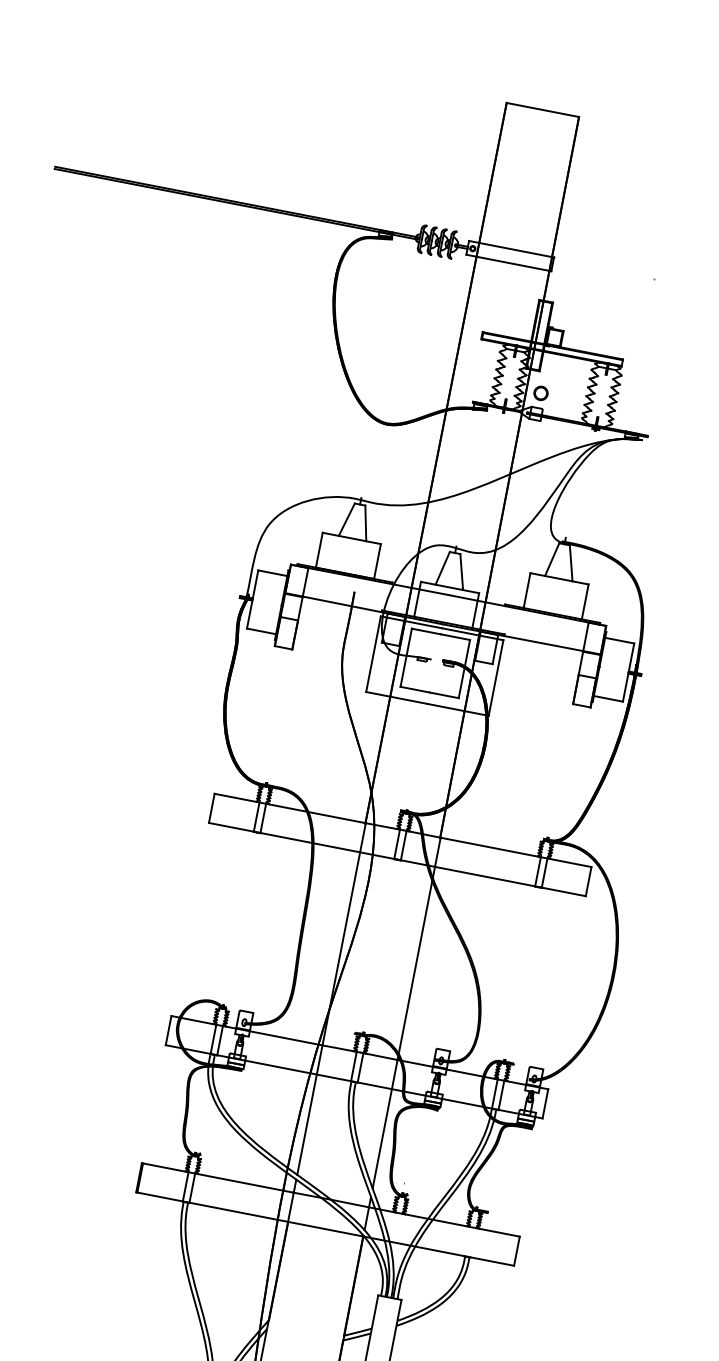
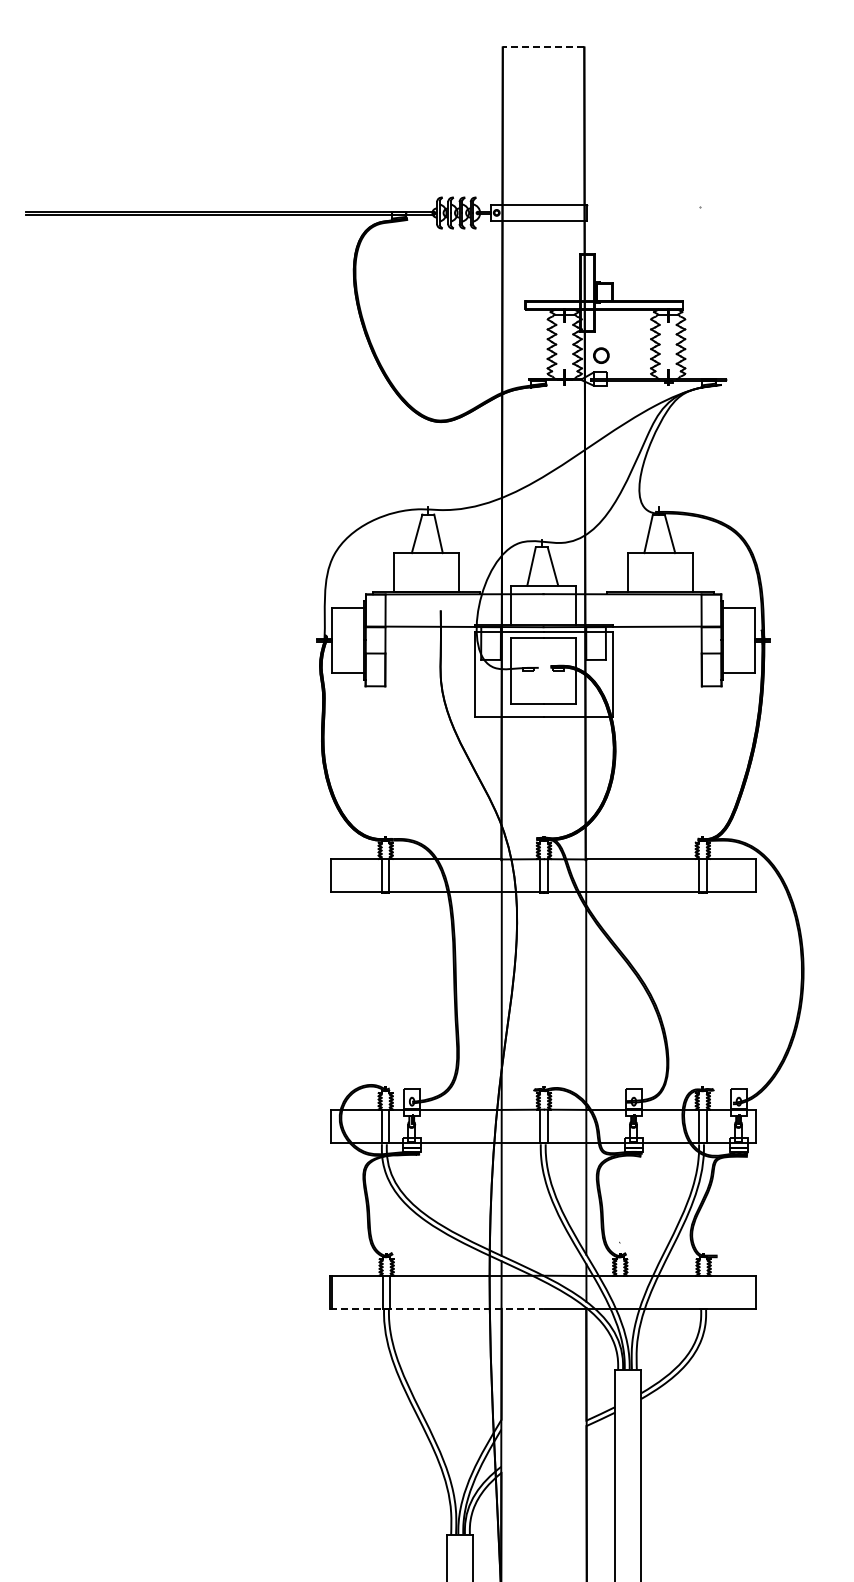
line: (542, 110) -> (543, 47), solid -> dashed
line: (231, 1210) -> (437, 1308), solid -> dashed

